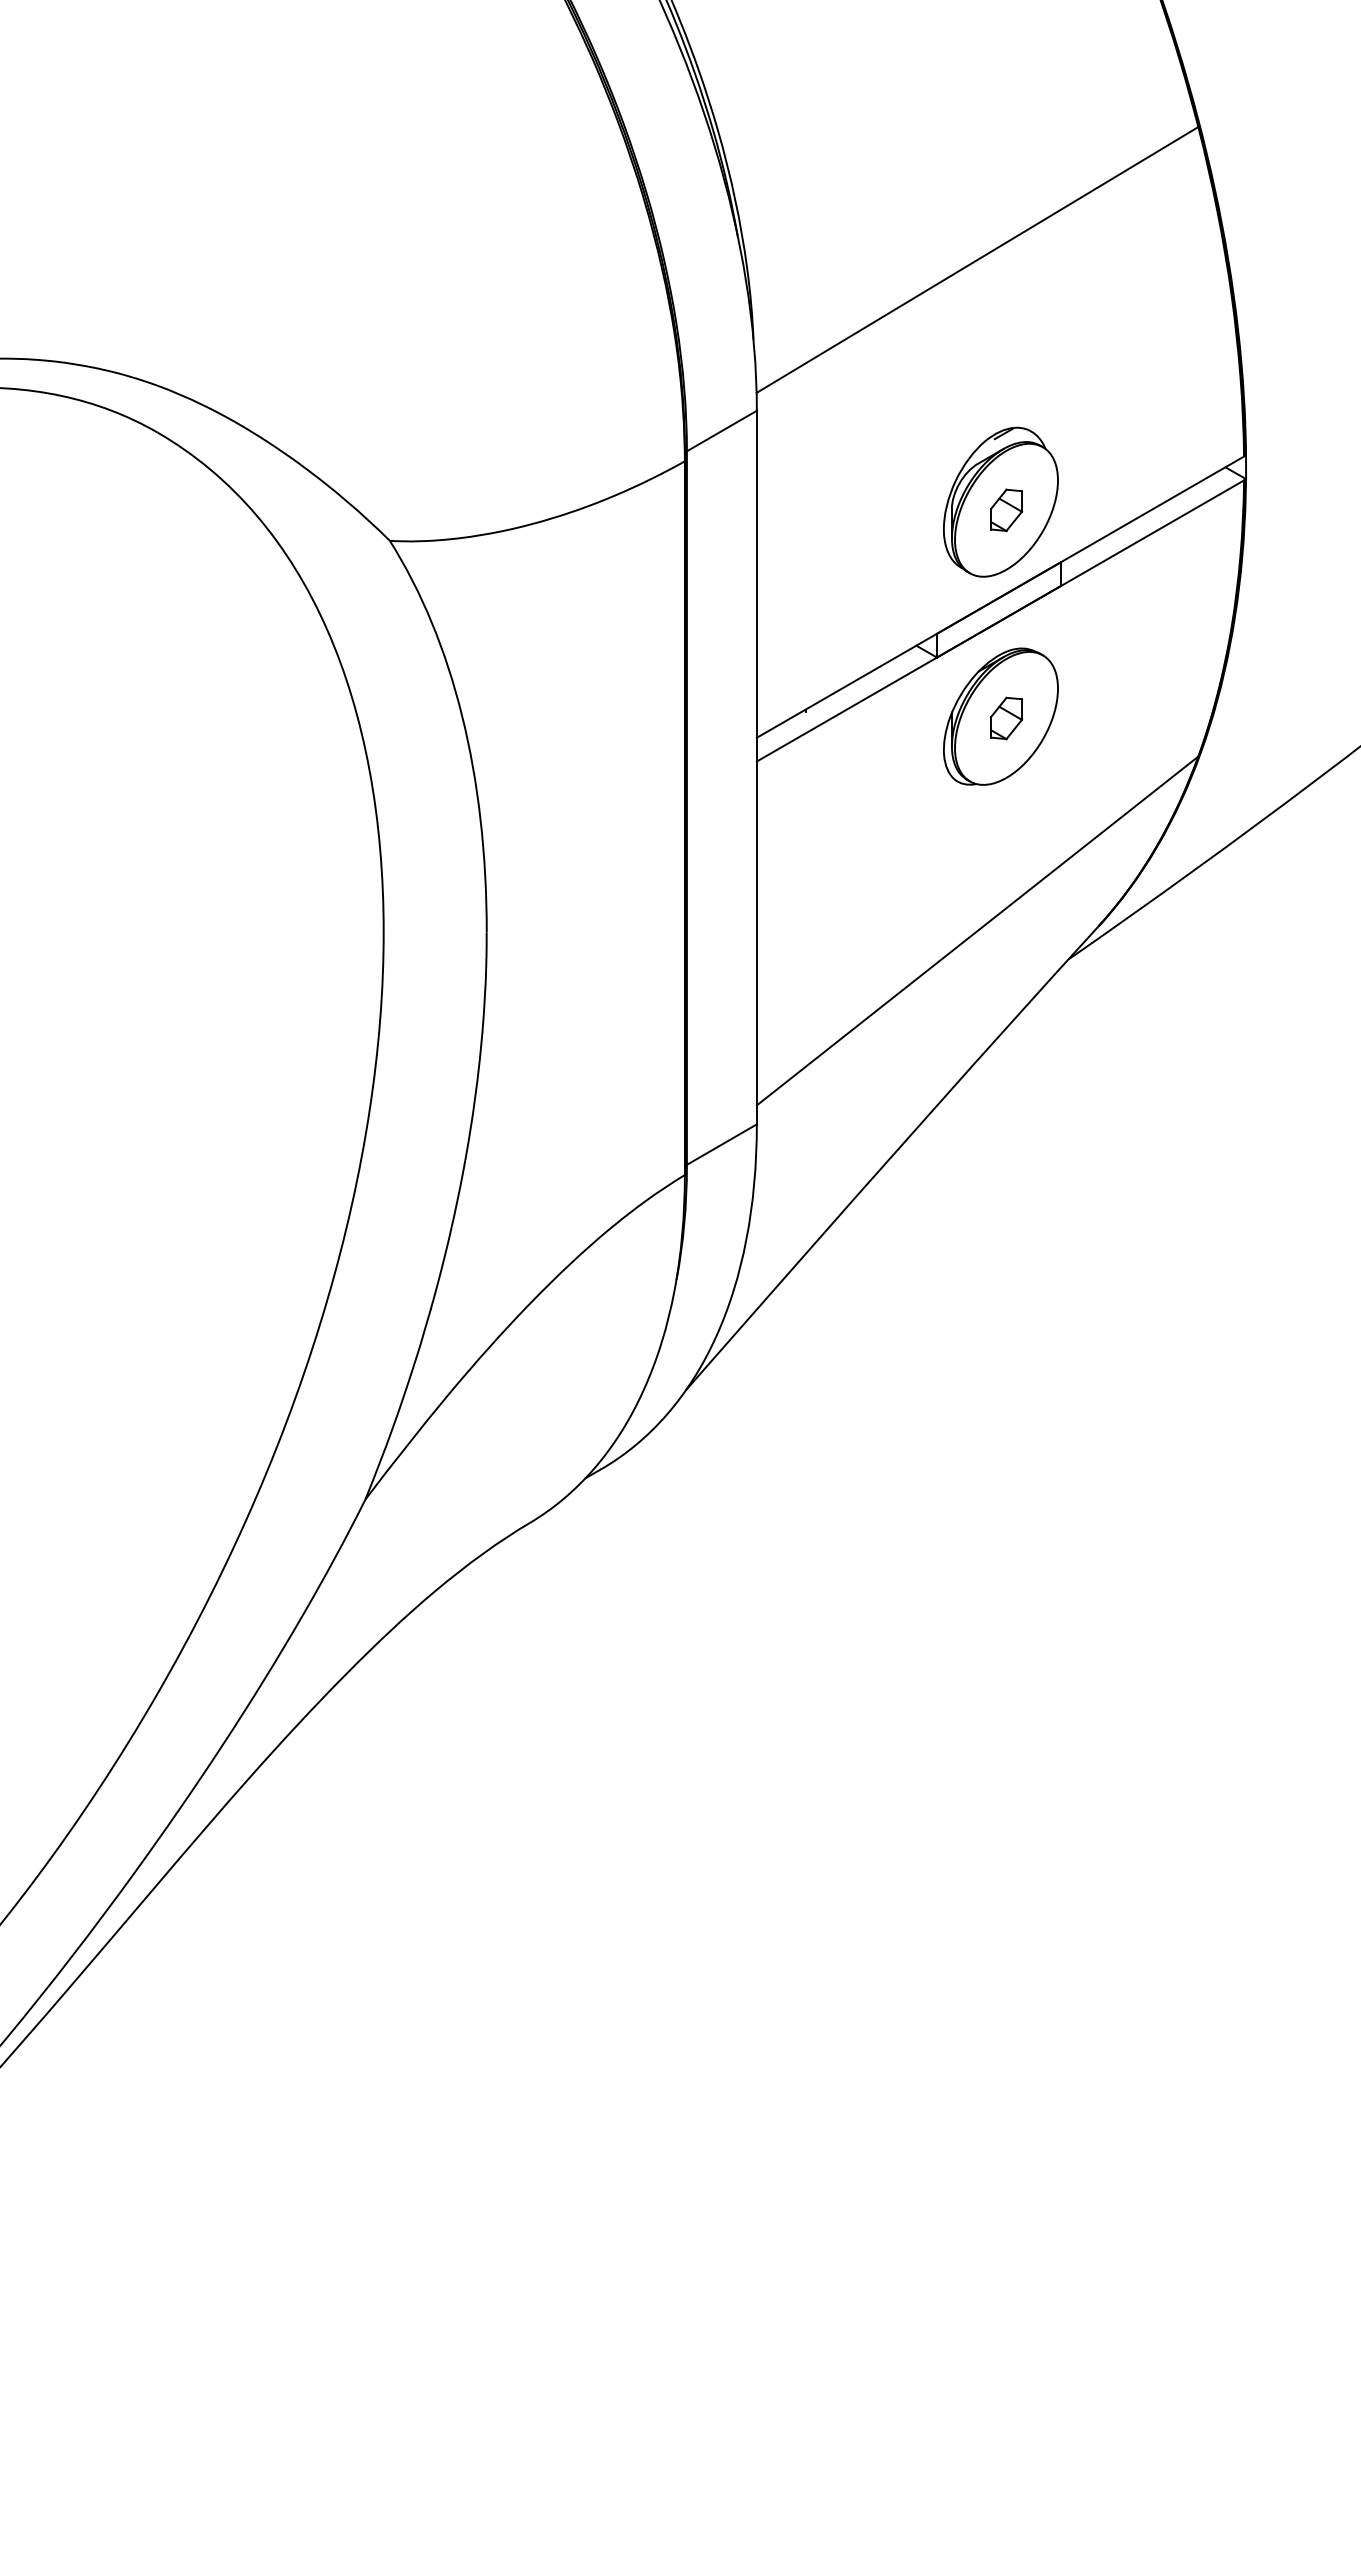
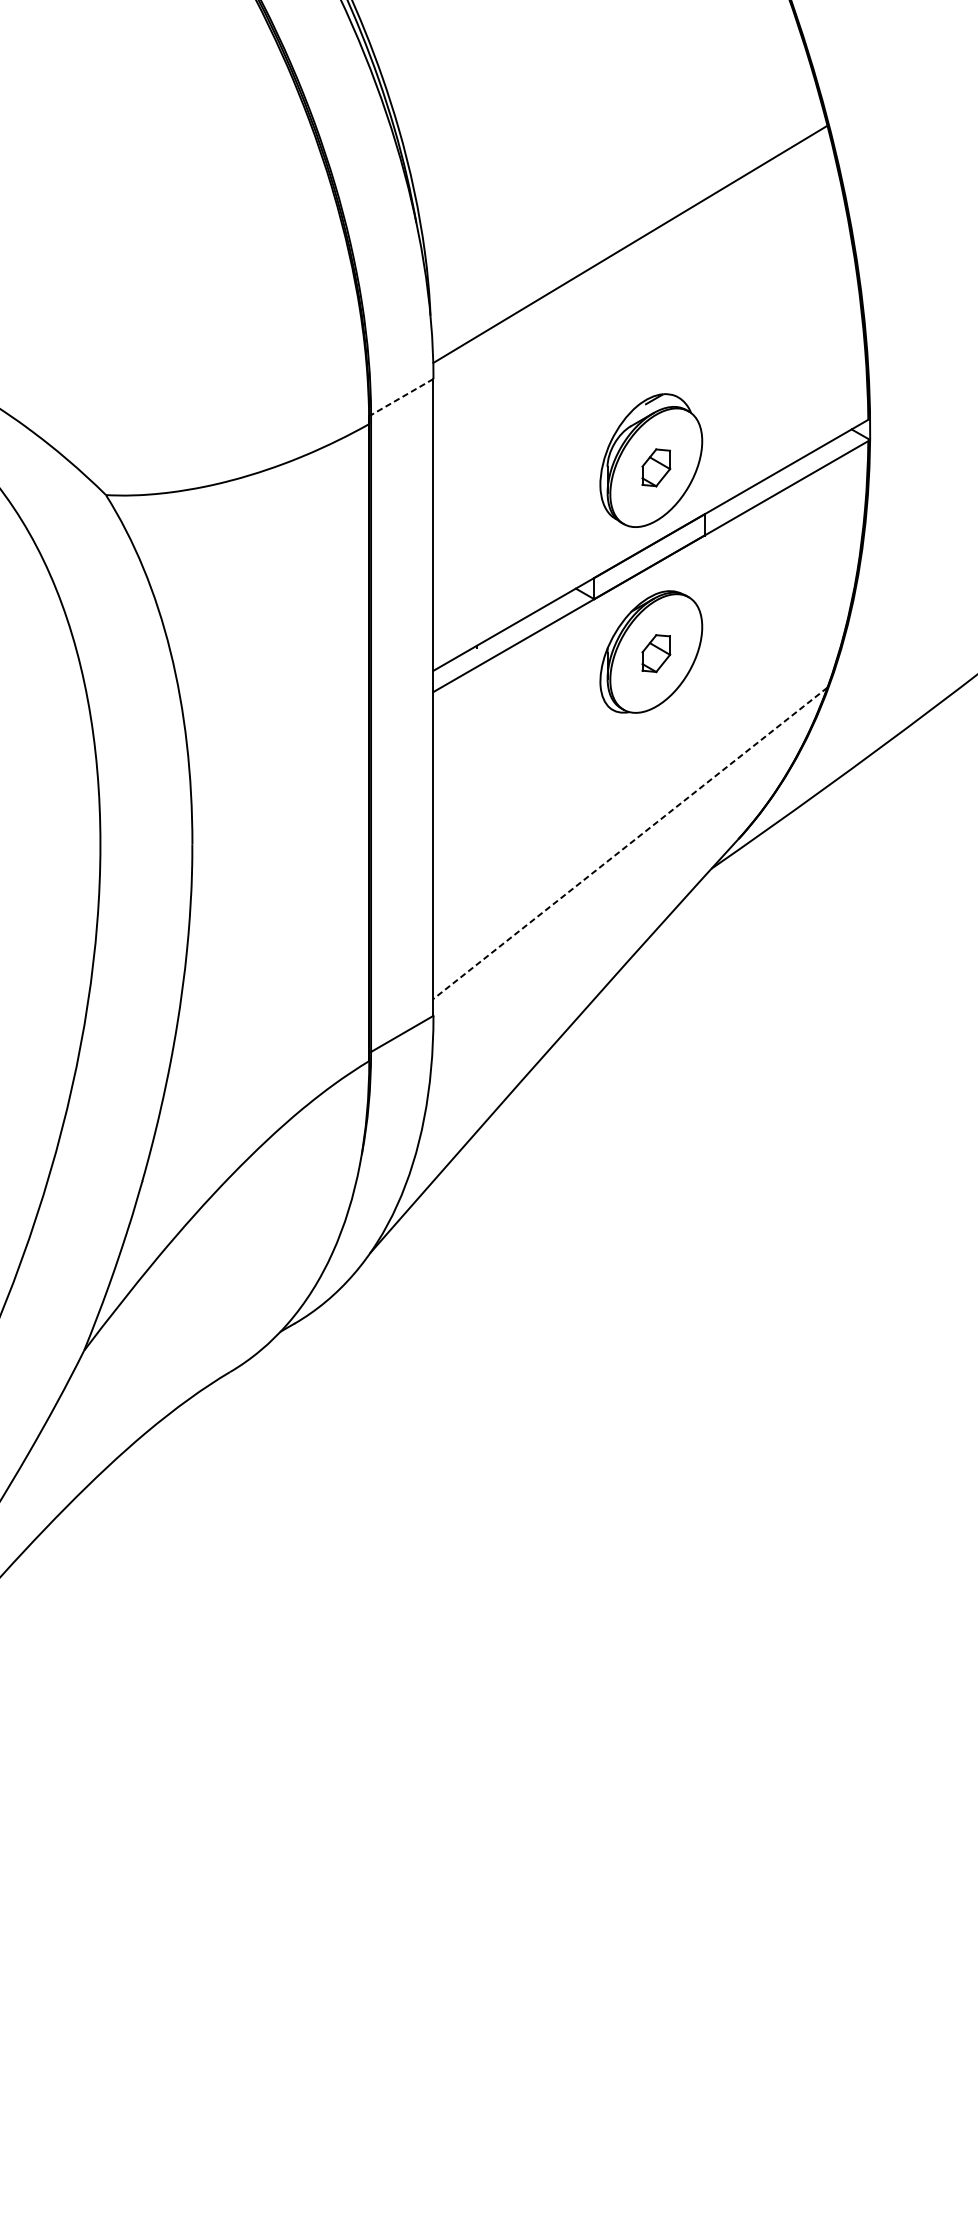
line: (721, 431) -> (401, 397), solid -> dashed
line: (977, 931) -> (630, 843), solid -> dashed

